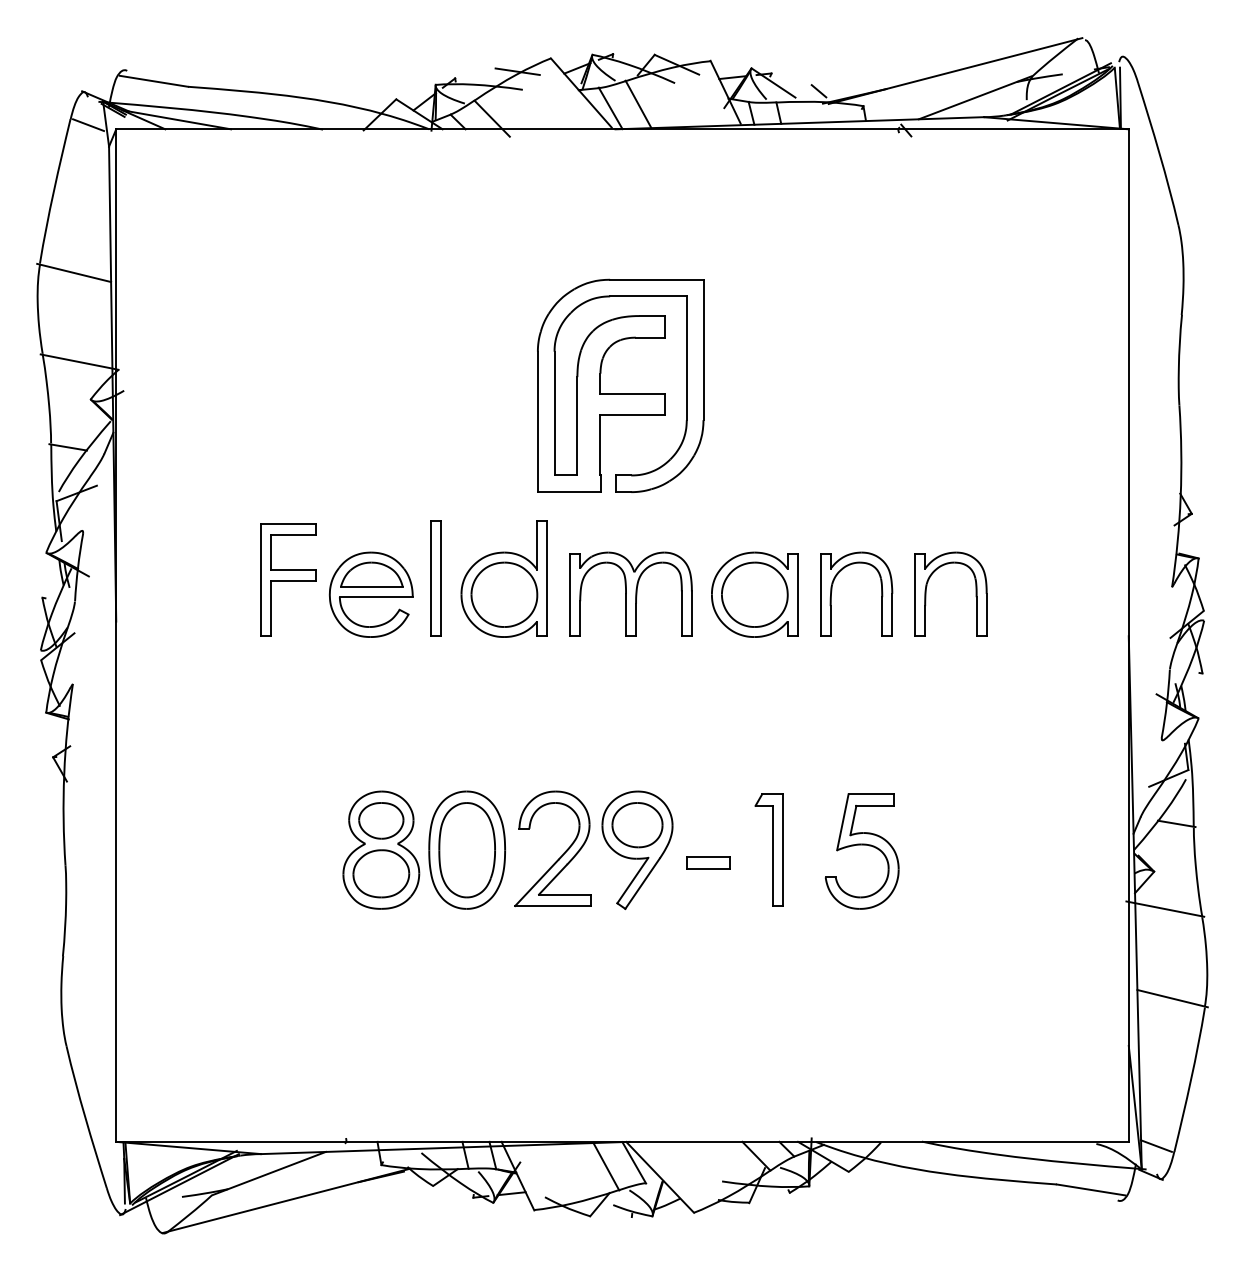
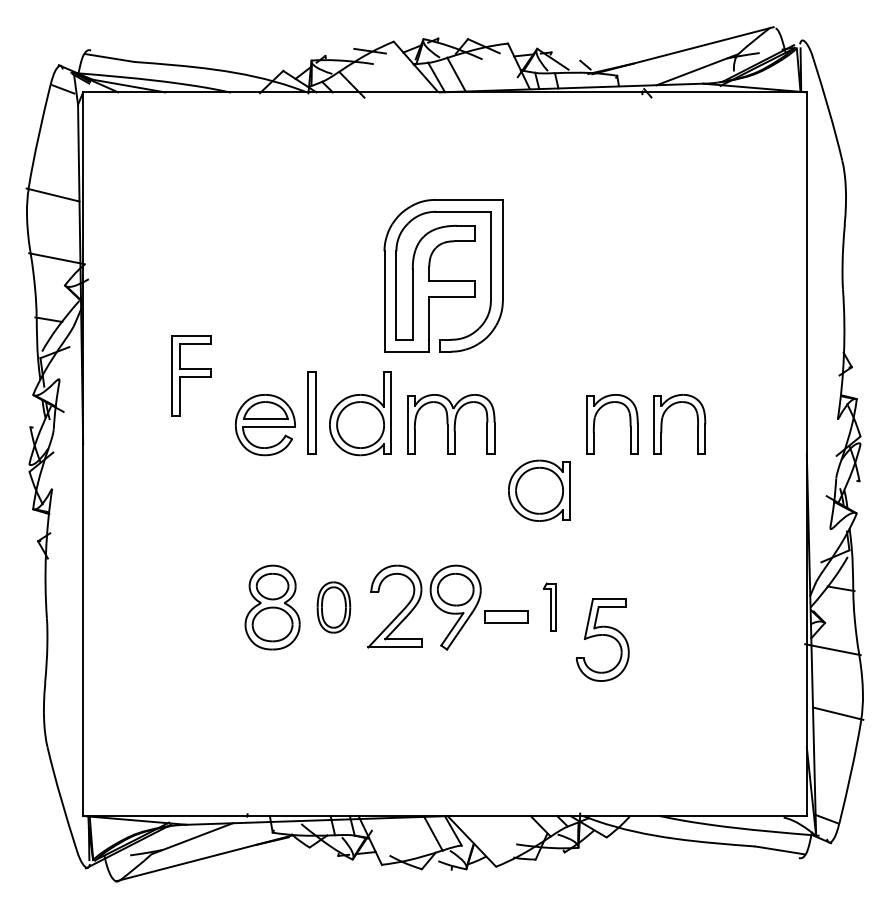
part: (288, 579) -> (191, 375), moved
part: (754, 594) -> (539, 490), moved
part: (466, 849) -> (333, 607), size x0.6
part: (768, 849) -> (549, 607), size x0.6
part: (862, 851) -> (602, 639), moved
part: (708, 862) -> (506, 616), size x1.4

